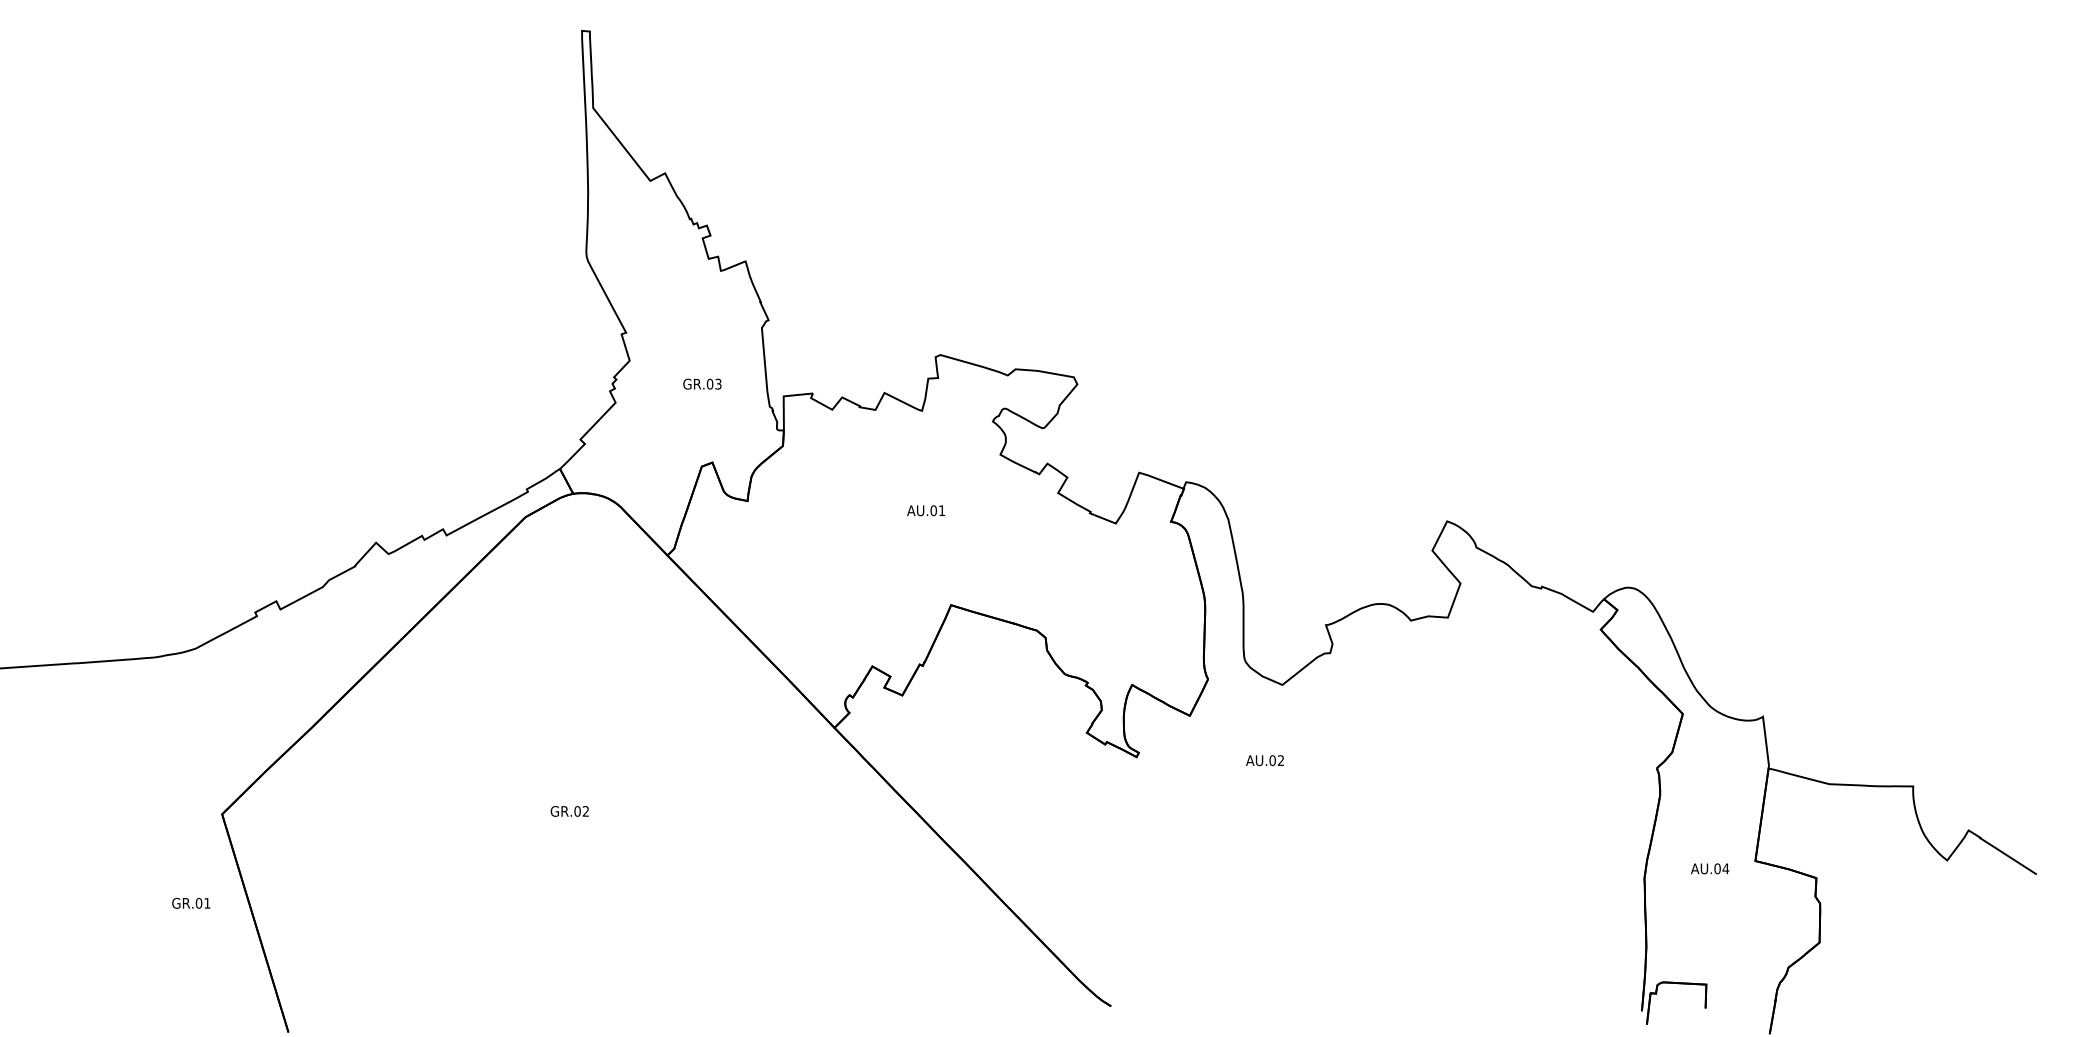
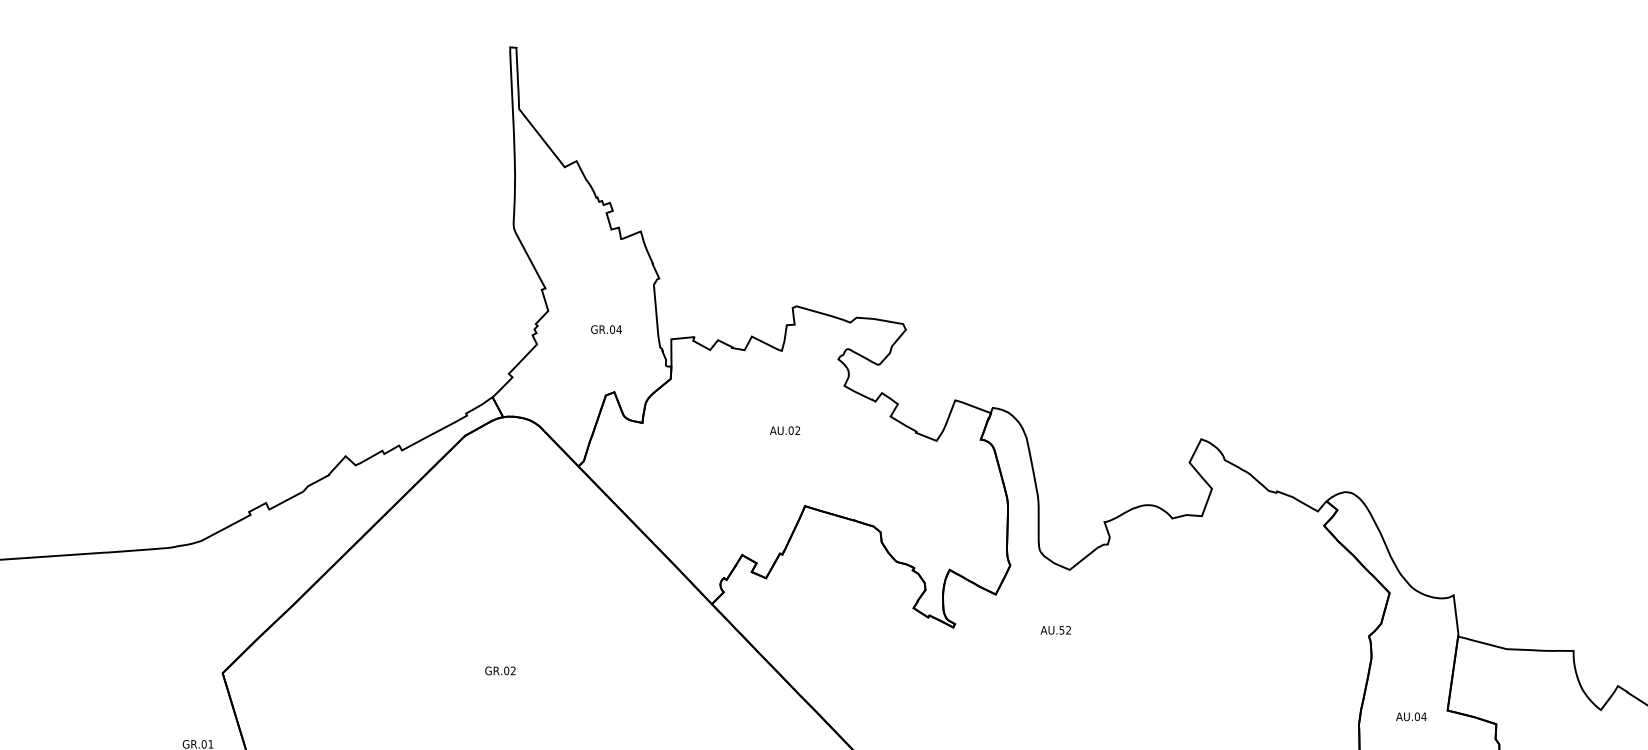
text: (718, 383) -> (619, 329), GR.03 -> GR.04
text: (942, 510) -> (798, 430), AU.01 -> AU.02
text: (1272, 760) -> (1061, 630), AU.02 -> AU.52

